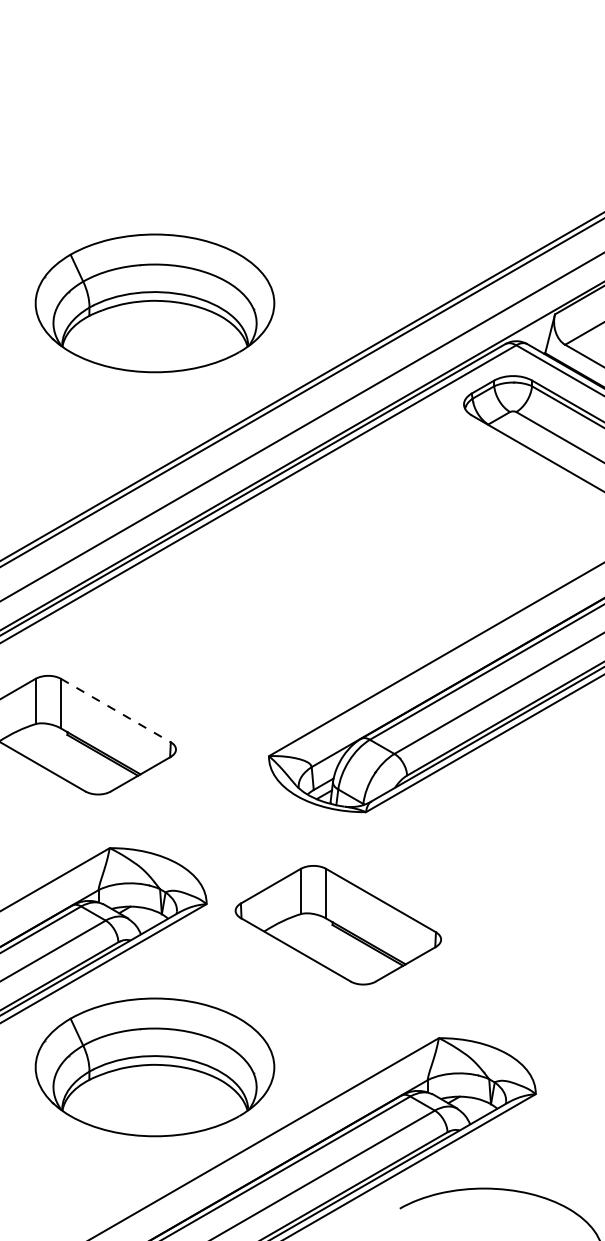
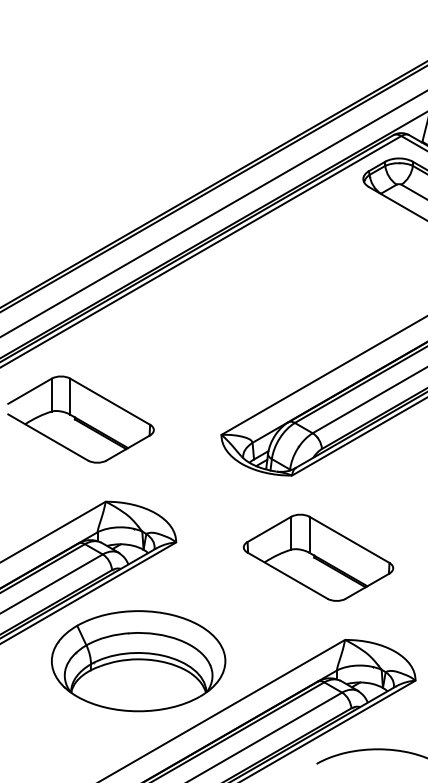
part: (154, 303) -> (138, 105), removed
line: (116, 710) -> (110, 401), dashed -> solid
part: (337, 925) -> (317, 558), moved

